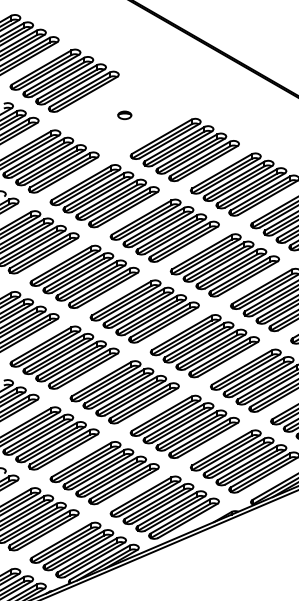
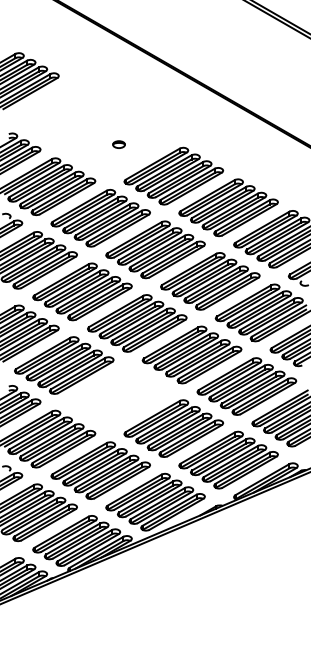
part: (64, 80) -> (64, 112), removed
part: (124, 391) -> (118, 396), removed

